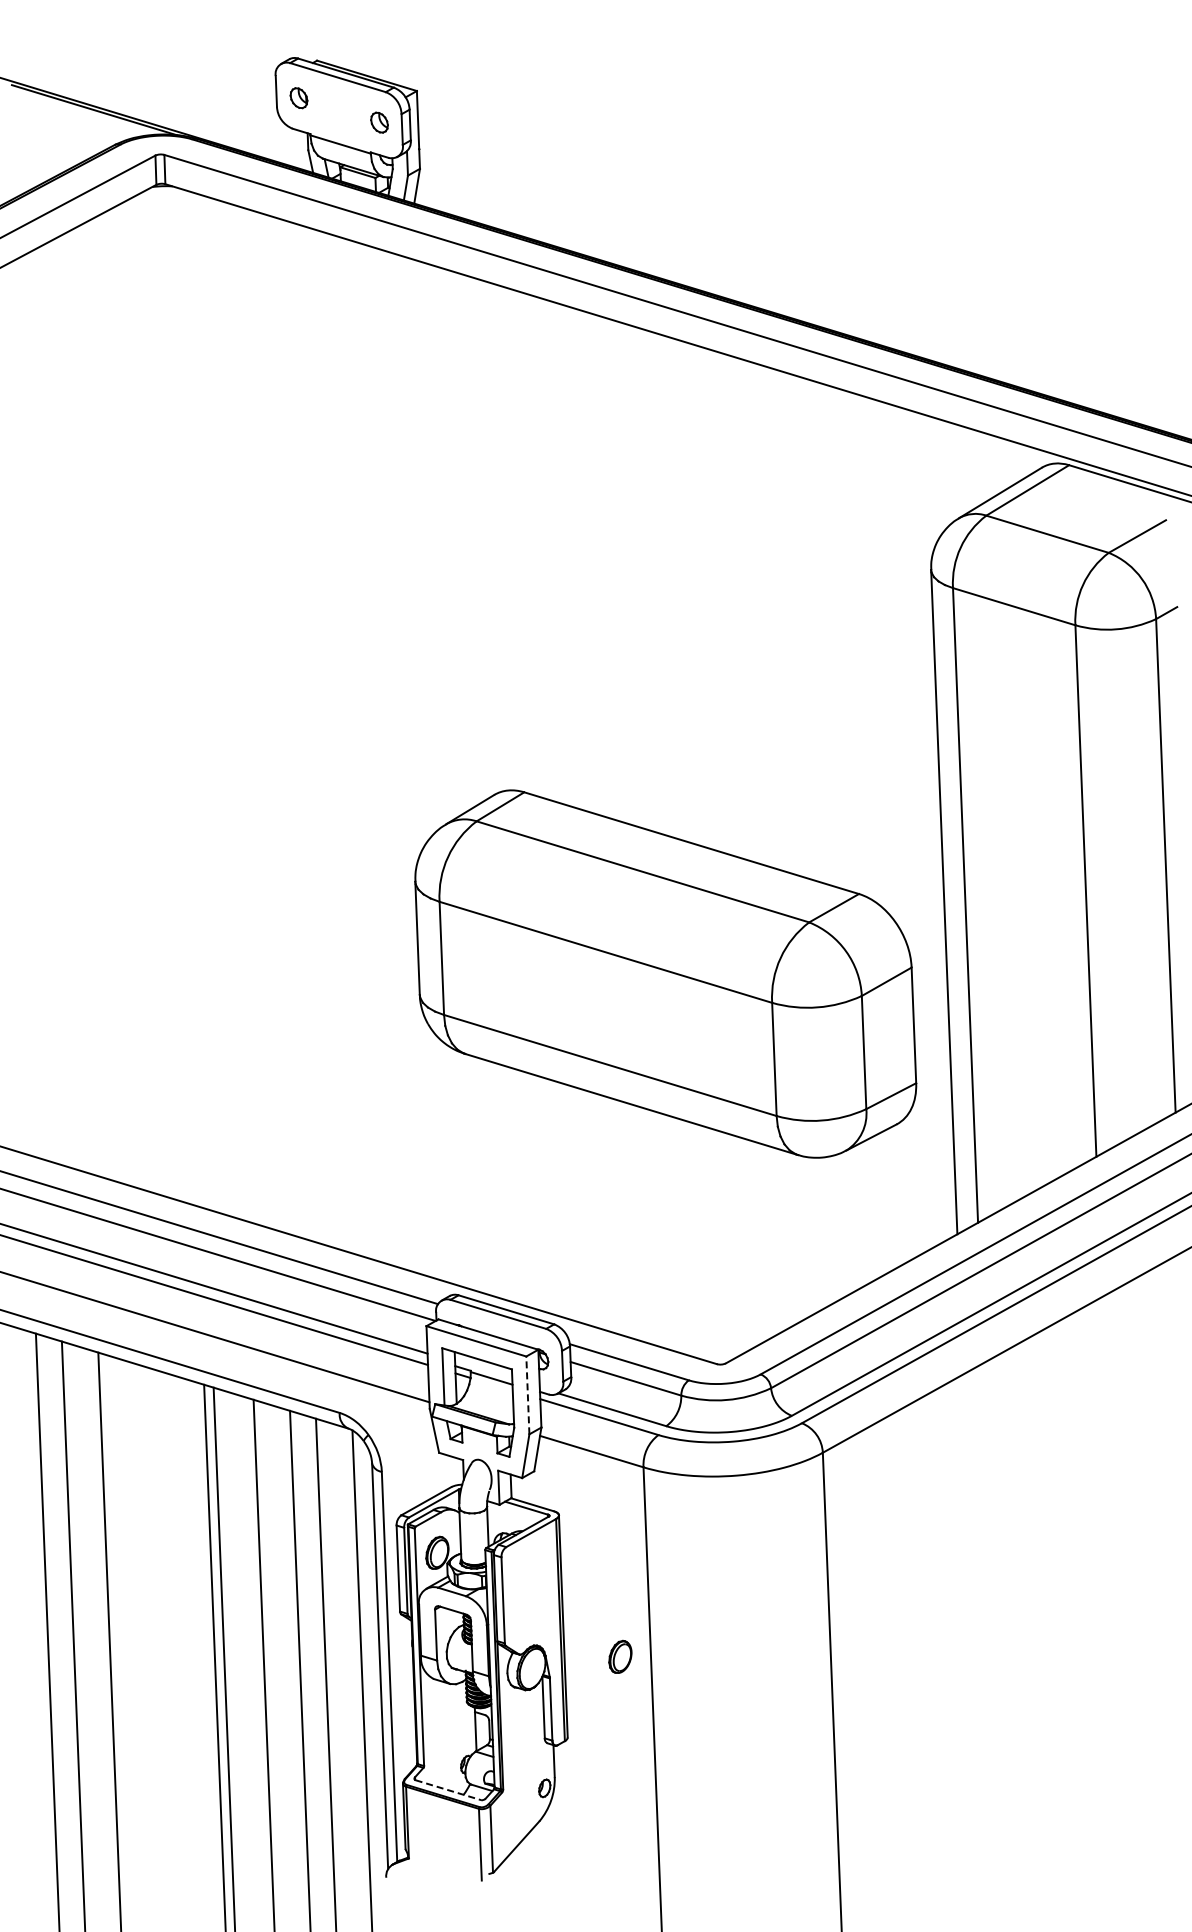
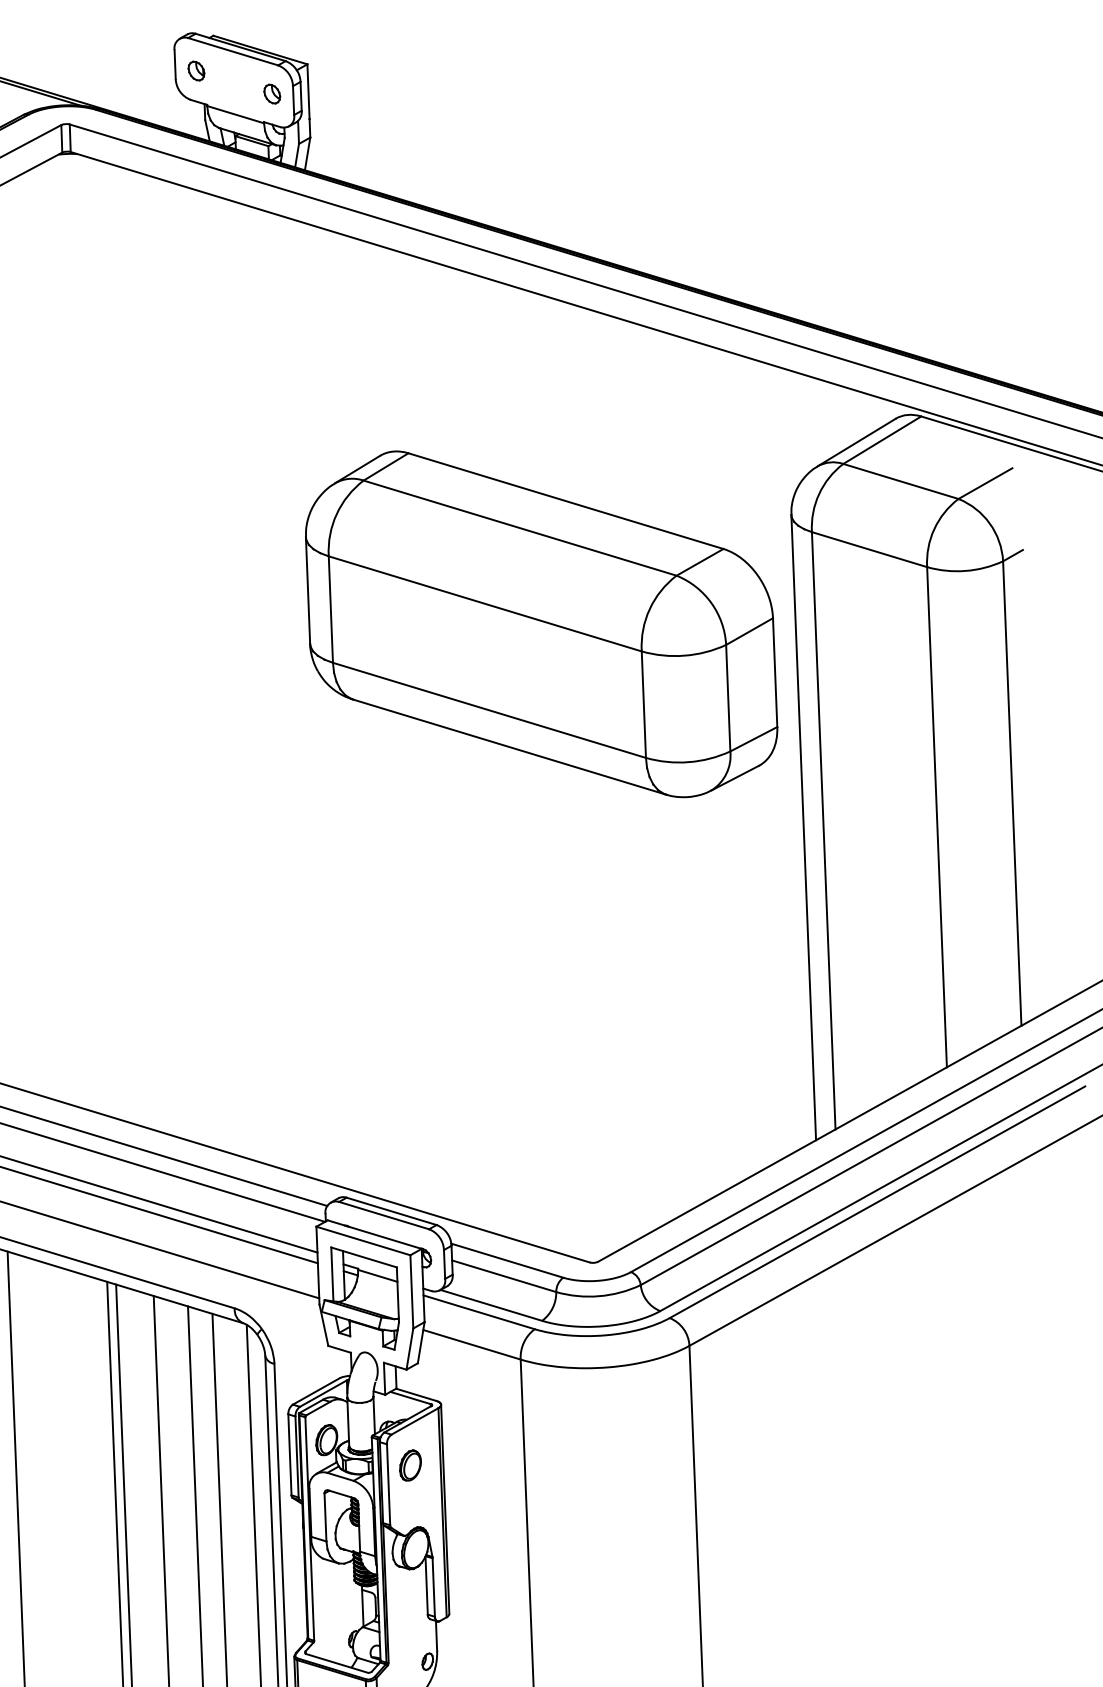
part: (665, 973) -> (541, 623), moved
line: (527, 1395) -> (411, 1291), dashed -> solid
part: (620, 1656) -> (410, 1465), moved
line: (448, 1790) -> (337, 1663), dashed -> solid

